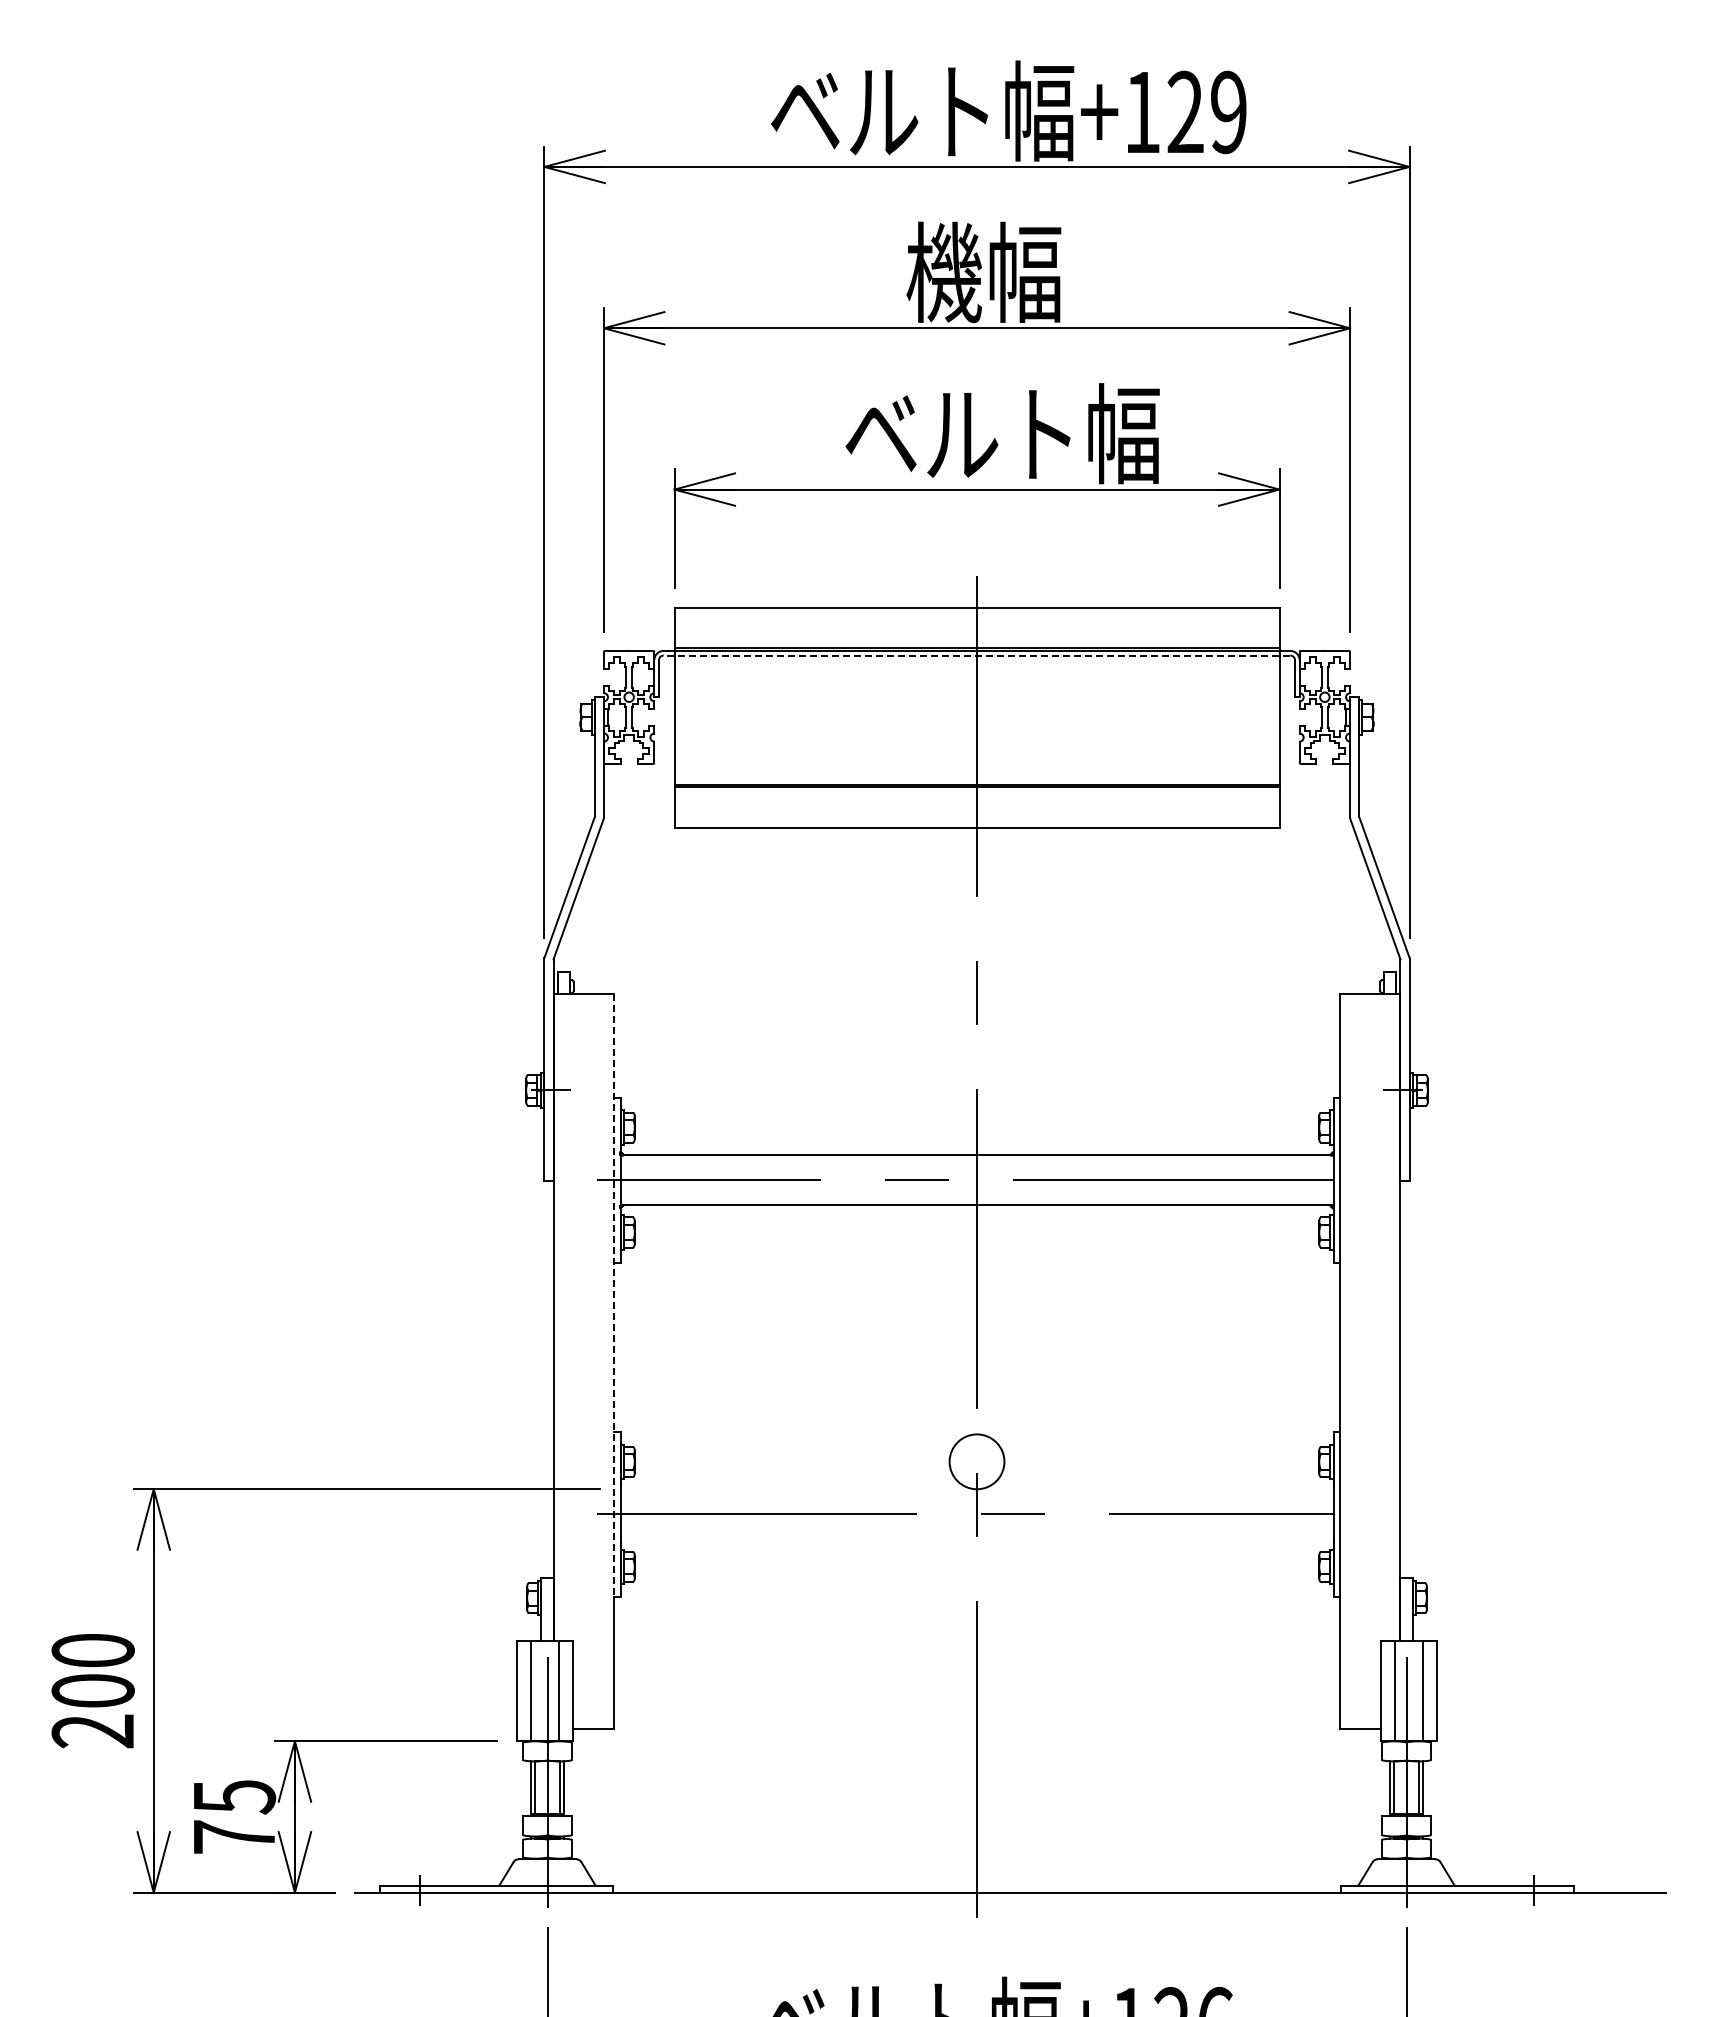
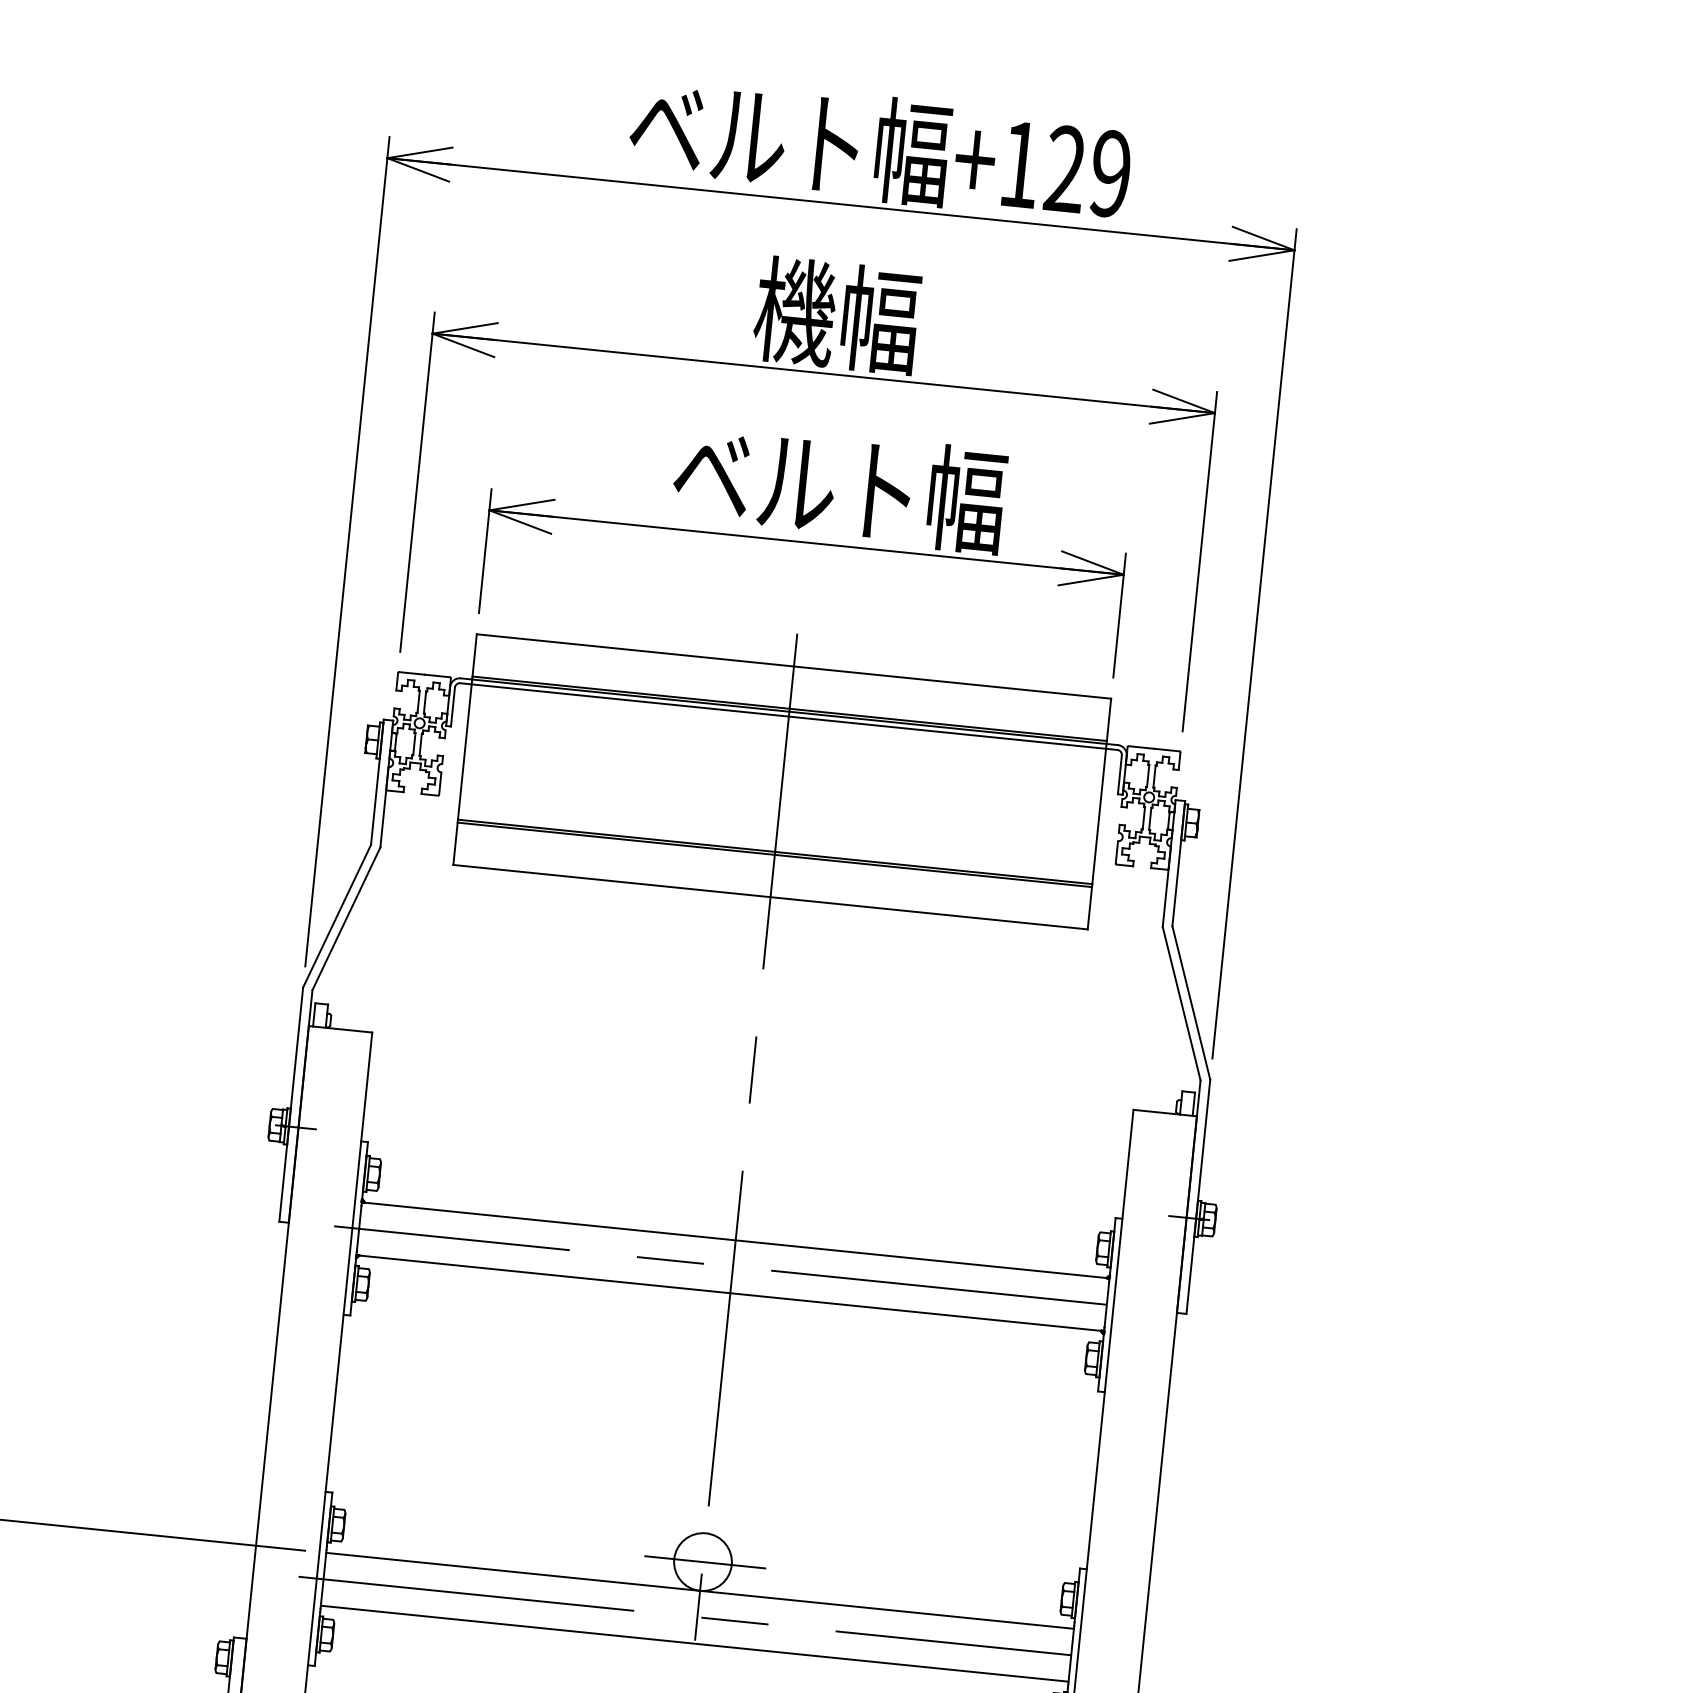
line: (976, 655) -> (788, 716), dashed -> solid
line: (614, 1295) -> (340, 1349), dashed -> solid
line: (979, 1461) -> (705, 1561), added
line: (976, 1489) -> (699, 1591), added
line: (976, 1539) -> (694, 1643), added

